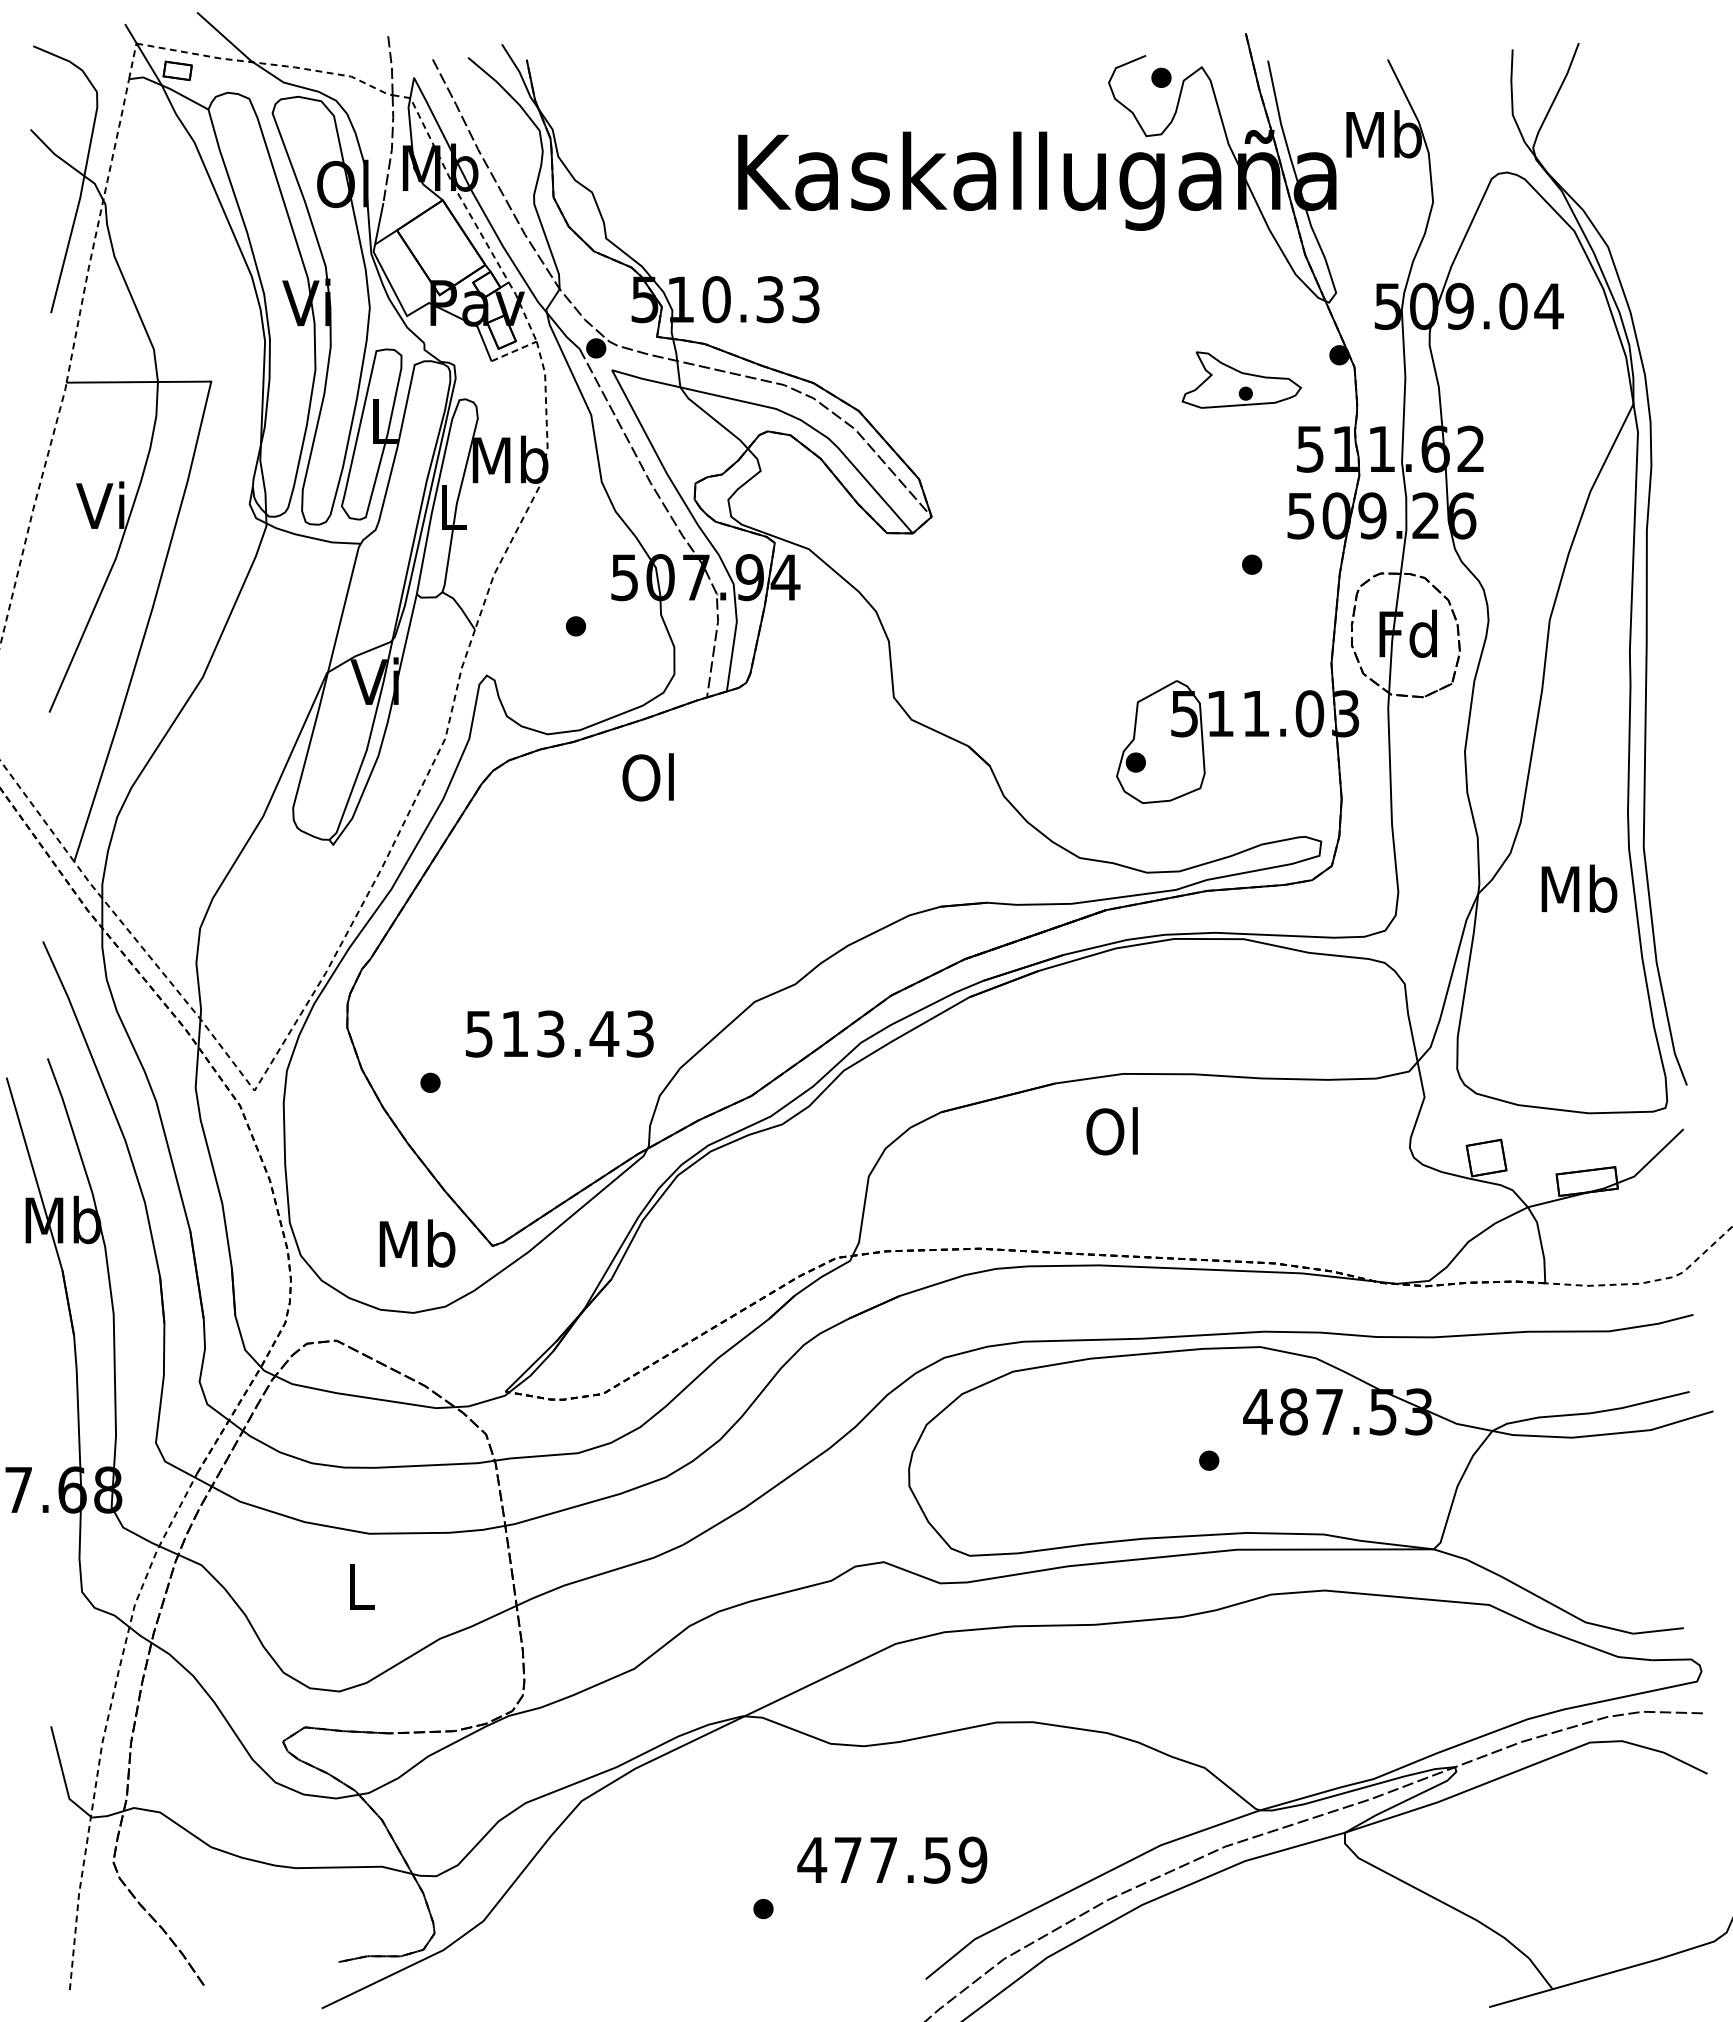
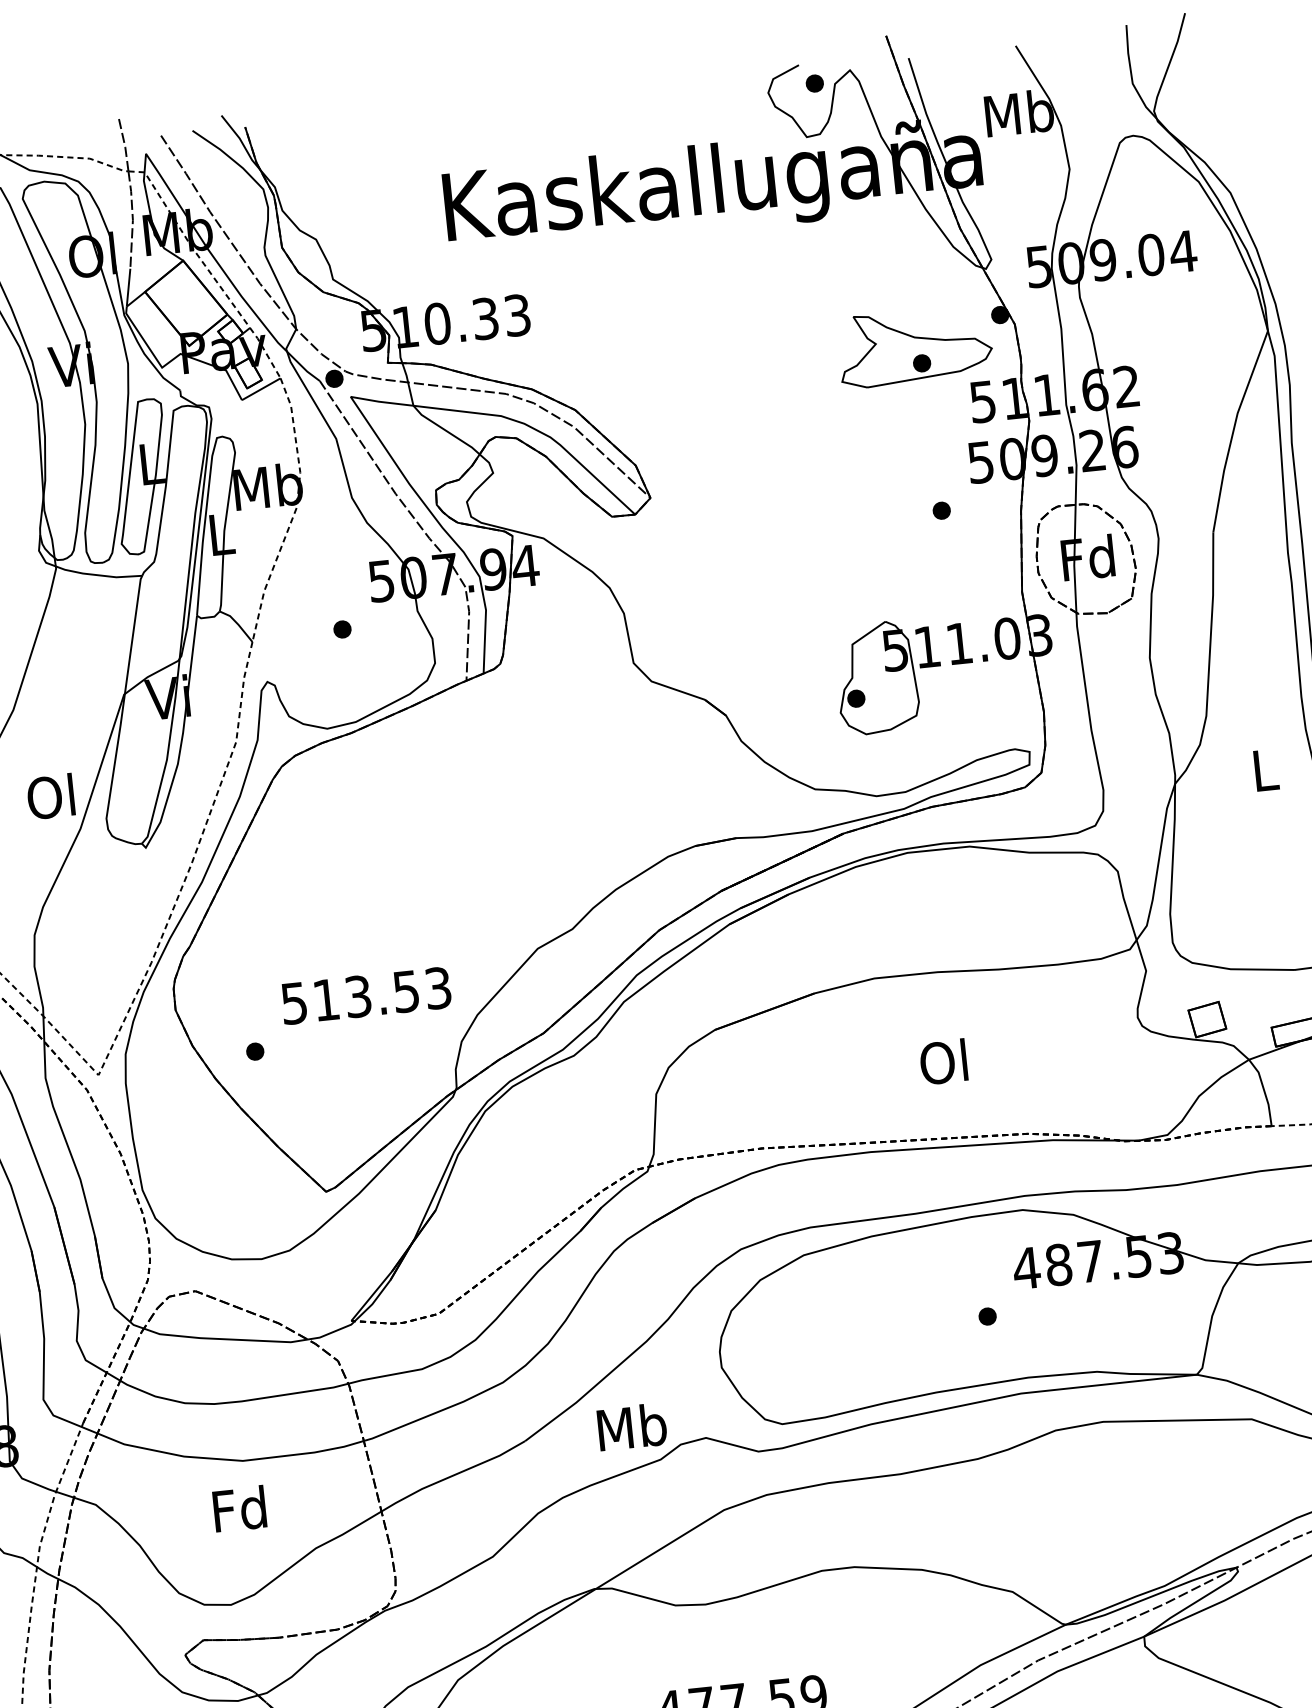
line: (514, 351) -> (261, 389), dashed -> solid
part: (1241, 379) -> (914, 345), size x1.43
text: (647, 777) -> (50, 796), moved
text: (1579, 888) -> (1265, 769), Mb -> L
text: (604, 1034) -> (406, 992), 513.43 -> 513.53
text: (1111, 1131) -> (943, 1062), moved
text: (417, 1243) -> (632, 1426), moved
text: (359, 1586) -> (239, 1509), L -> Fd

